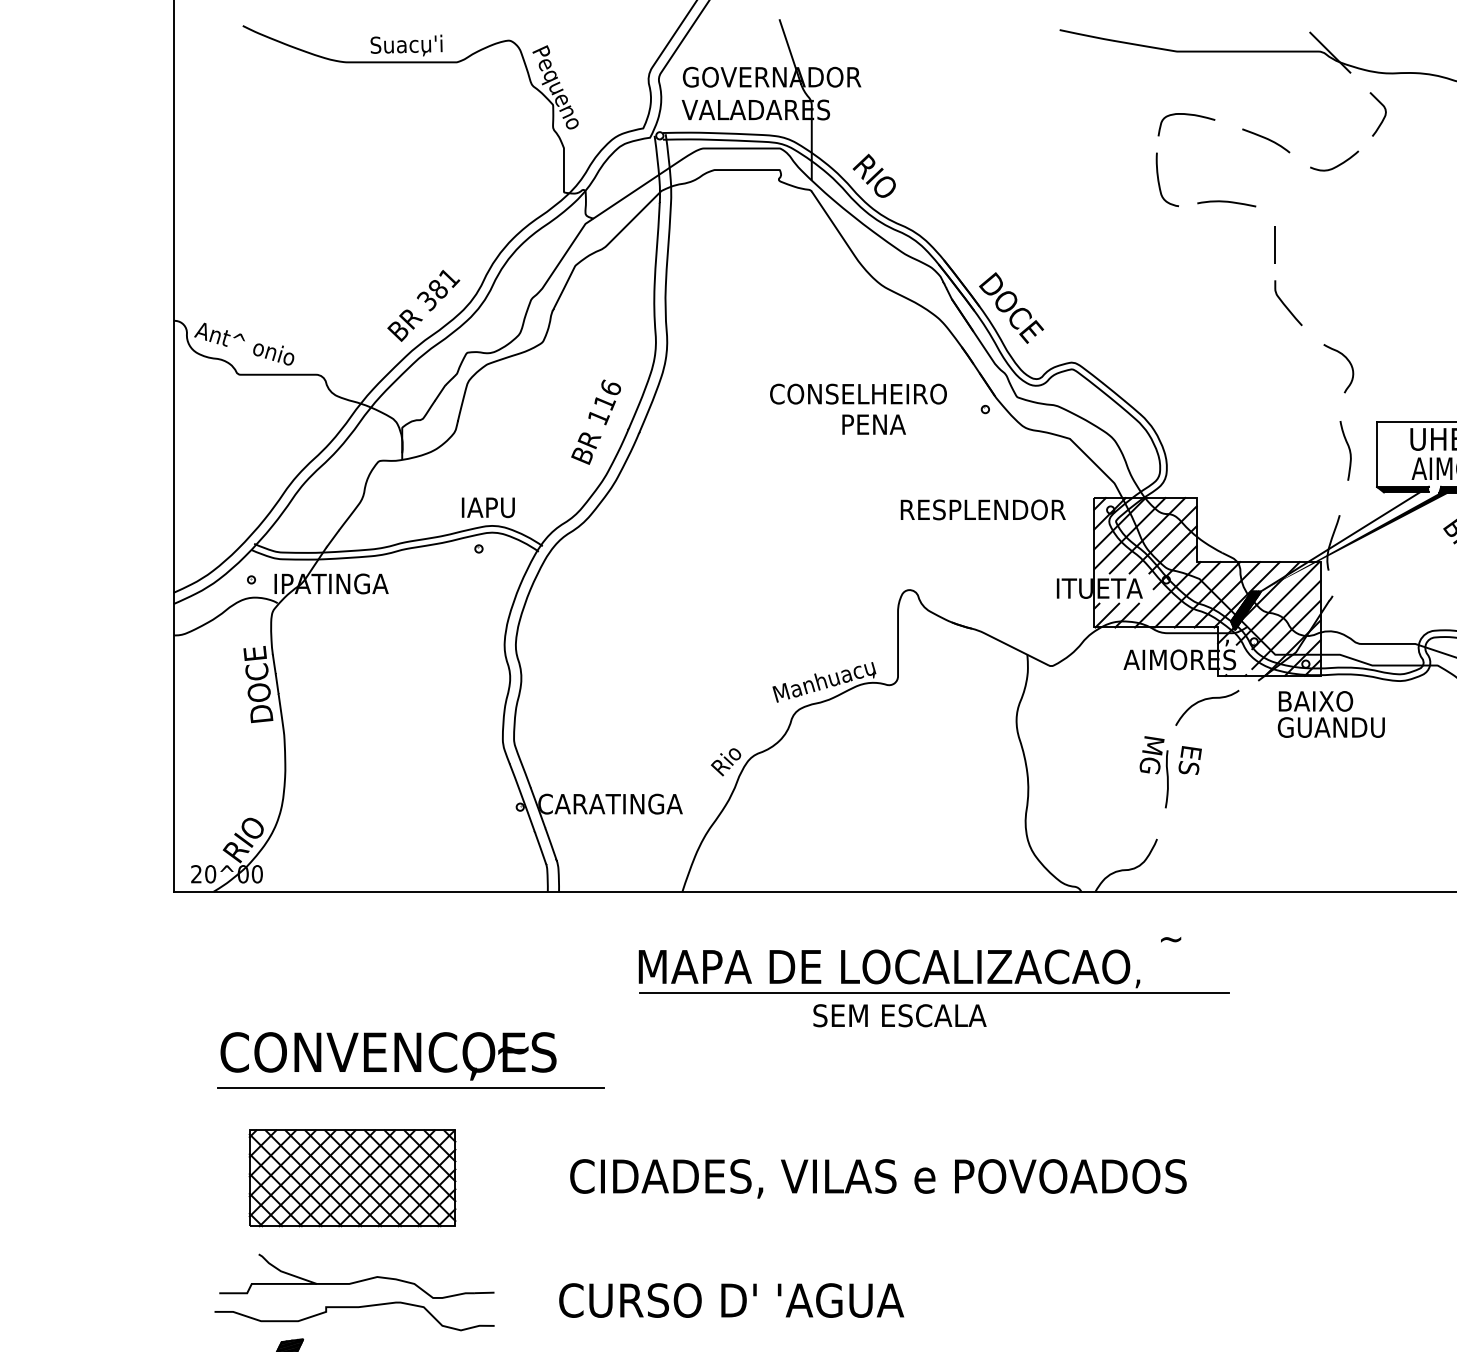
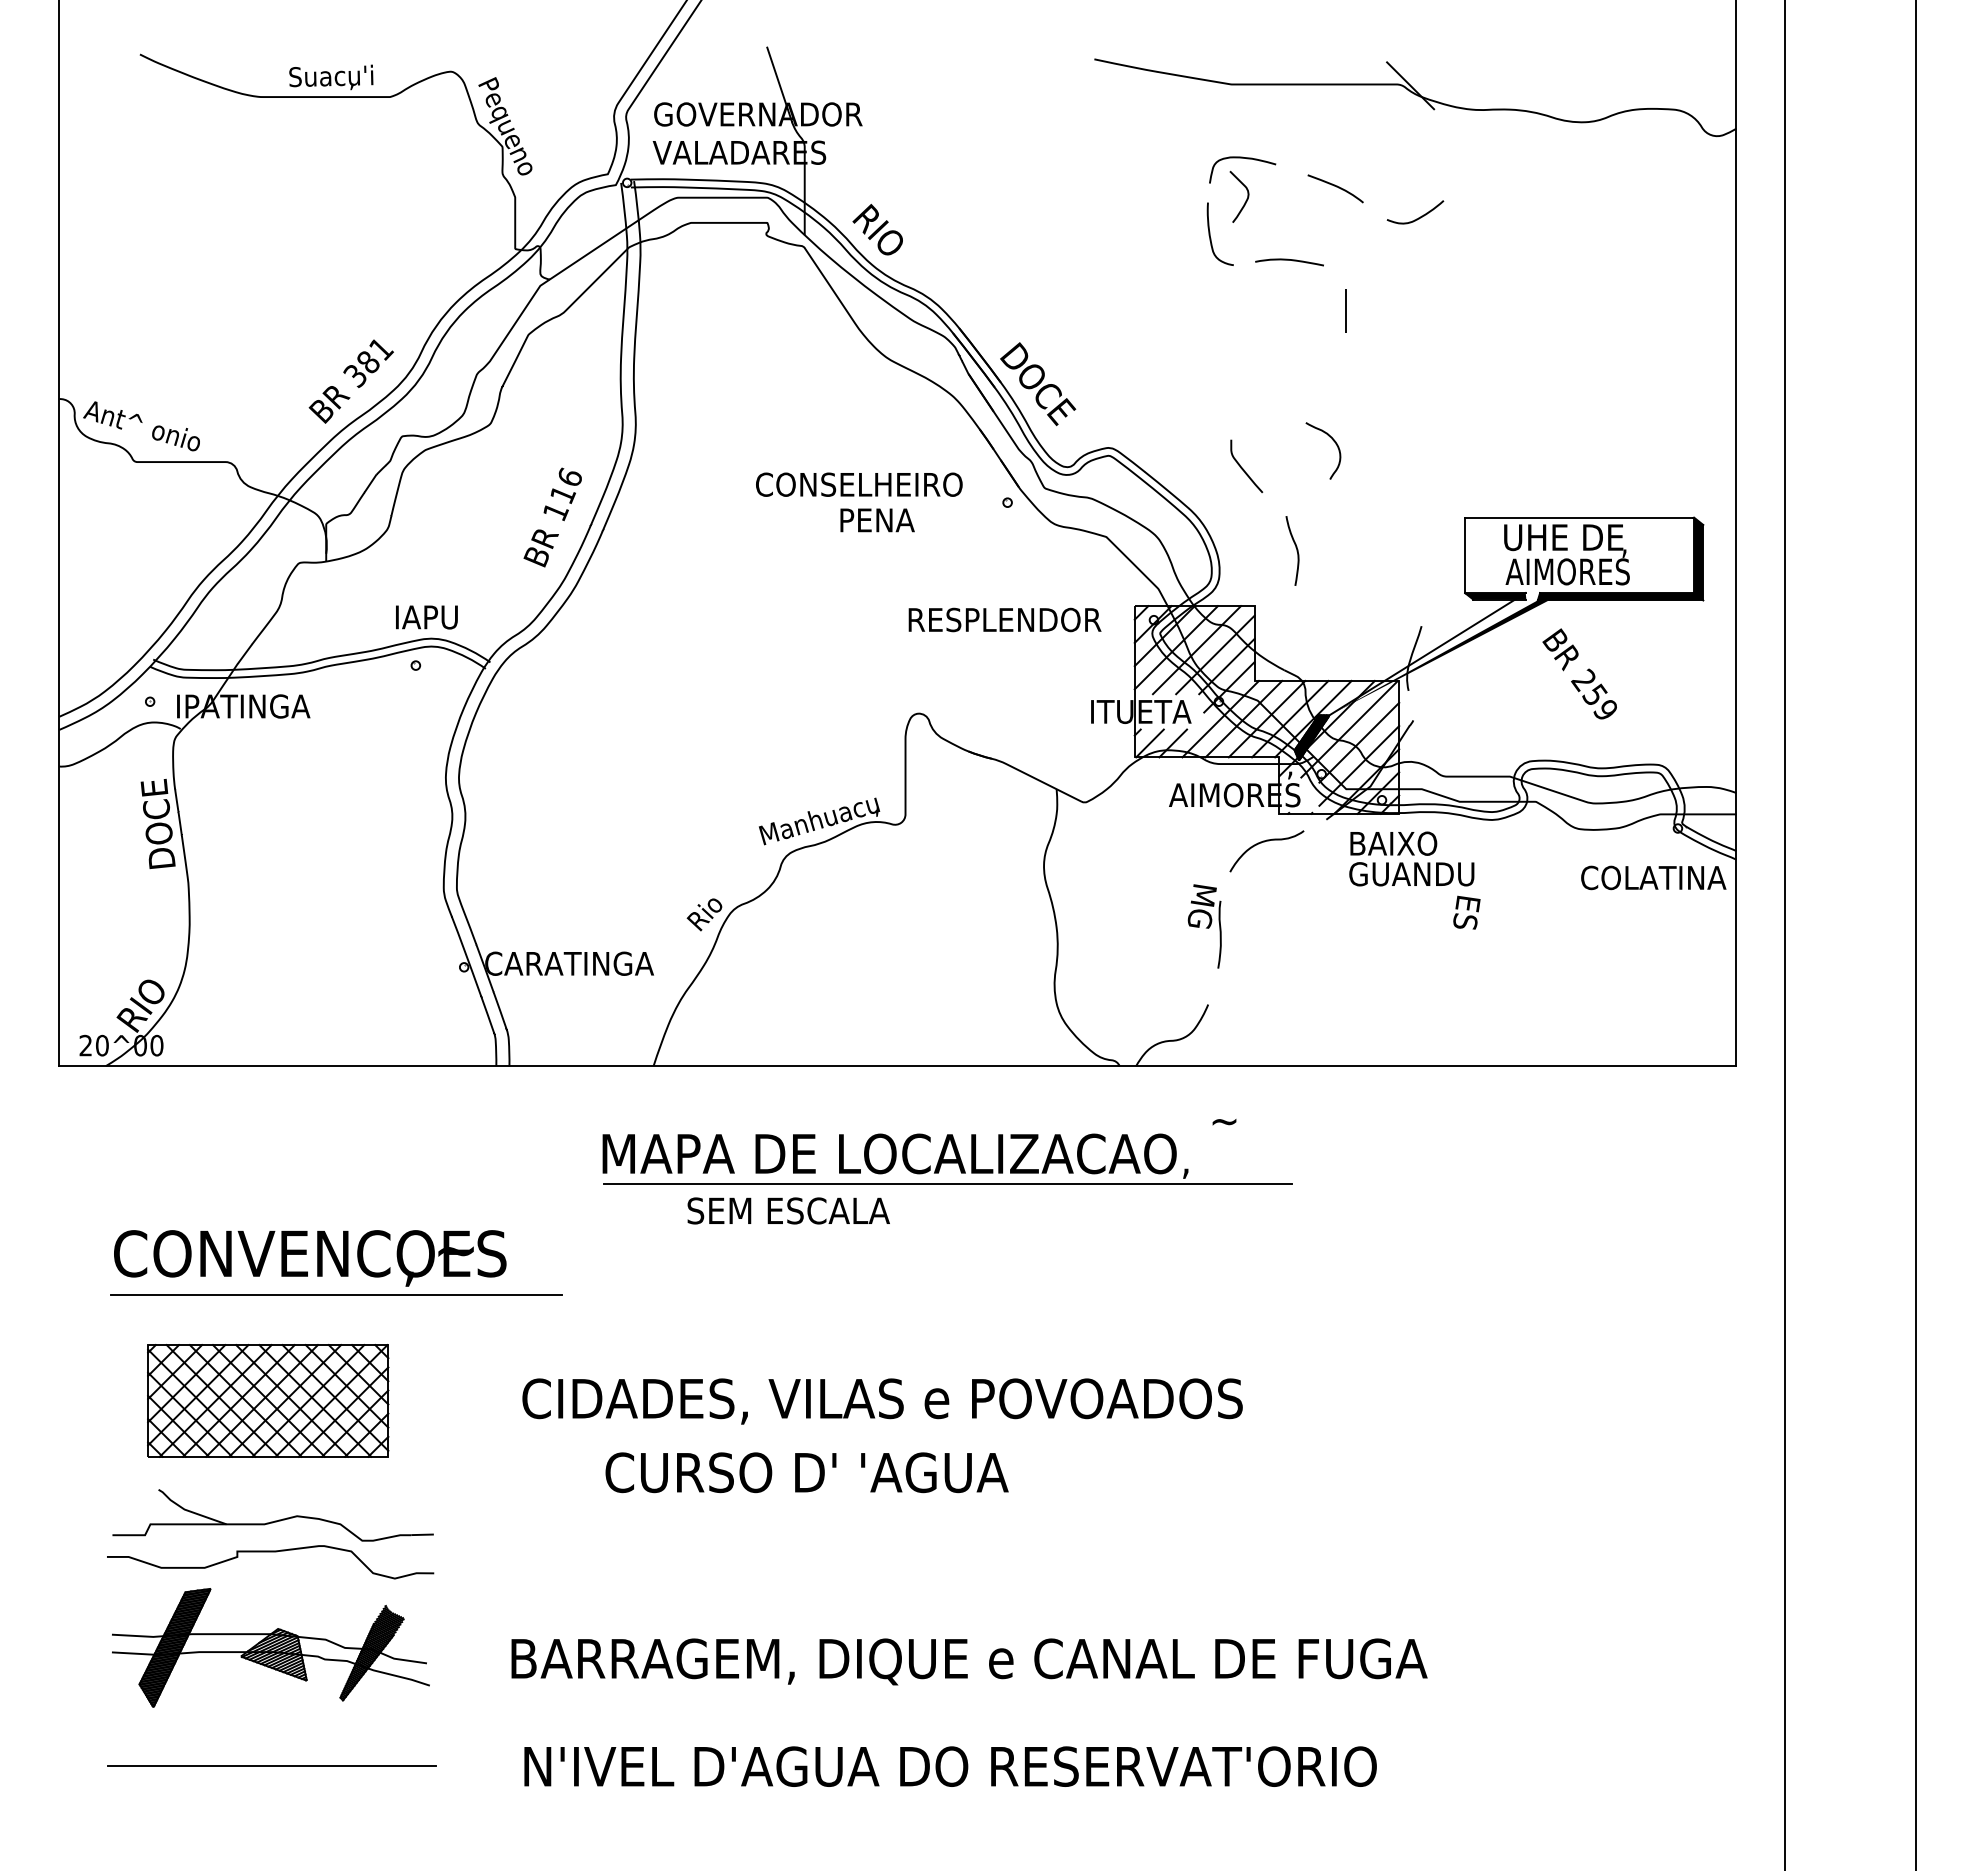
curve: (1383, 117) -> (1245, 200), moved
curve: (1285, 304) -> (1243, 468), moved
curve: (1349, 363) -> (1335, 444), moved
curve: (1349, 450) -> (1296, 550), moved
text: (1189, 760) -> (1466, 912), moved
text: (899, 1015) -> (788, 1210), moved
text: (731, 1300) -> (806, 1472), moved

